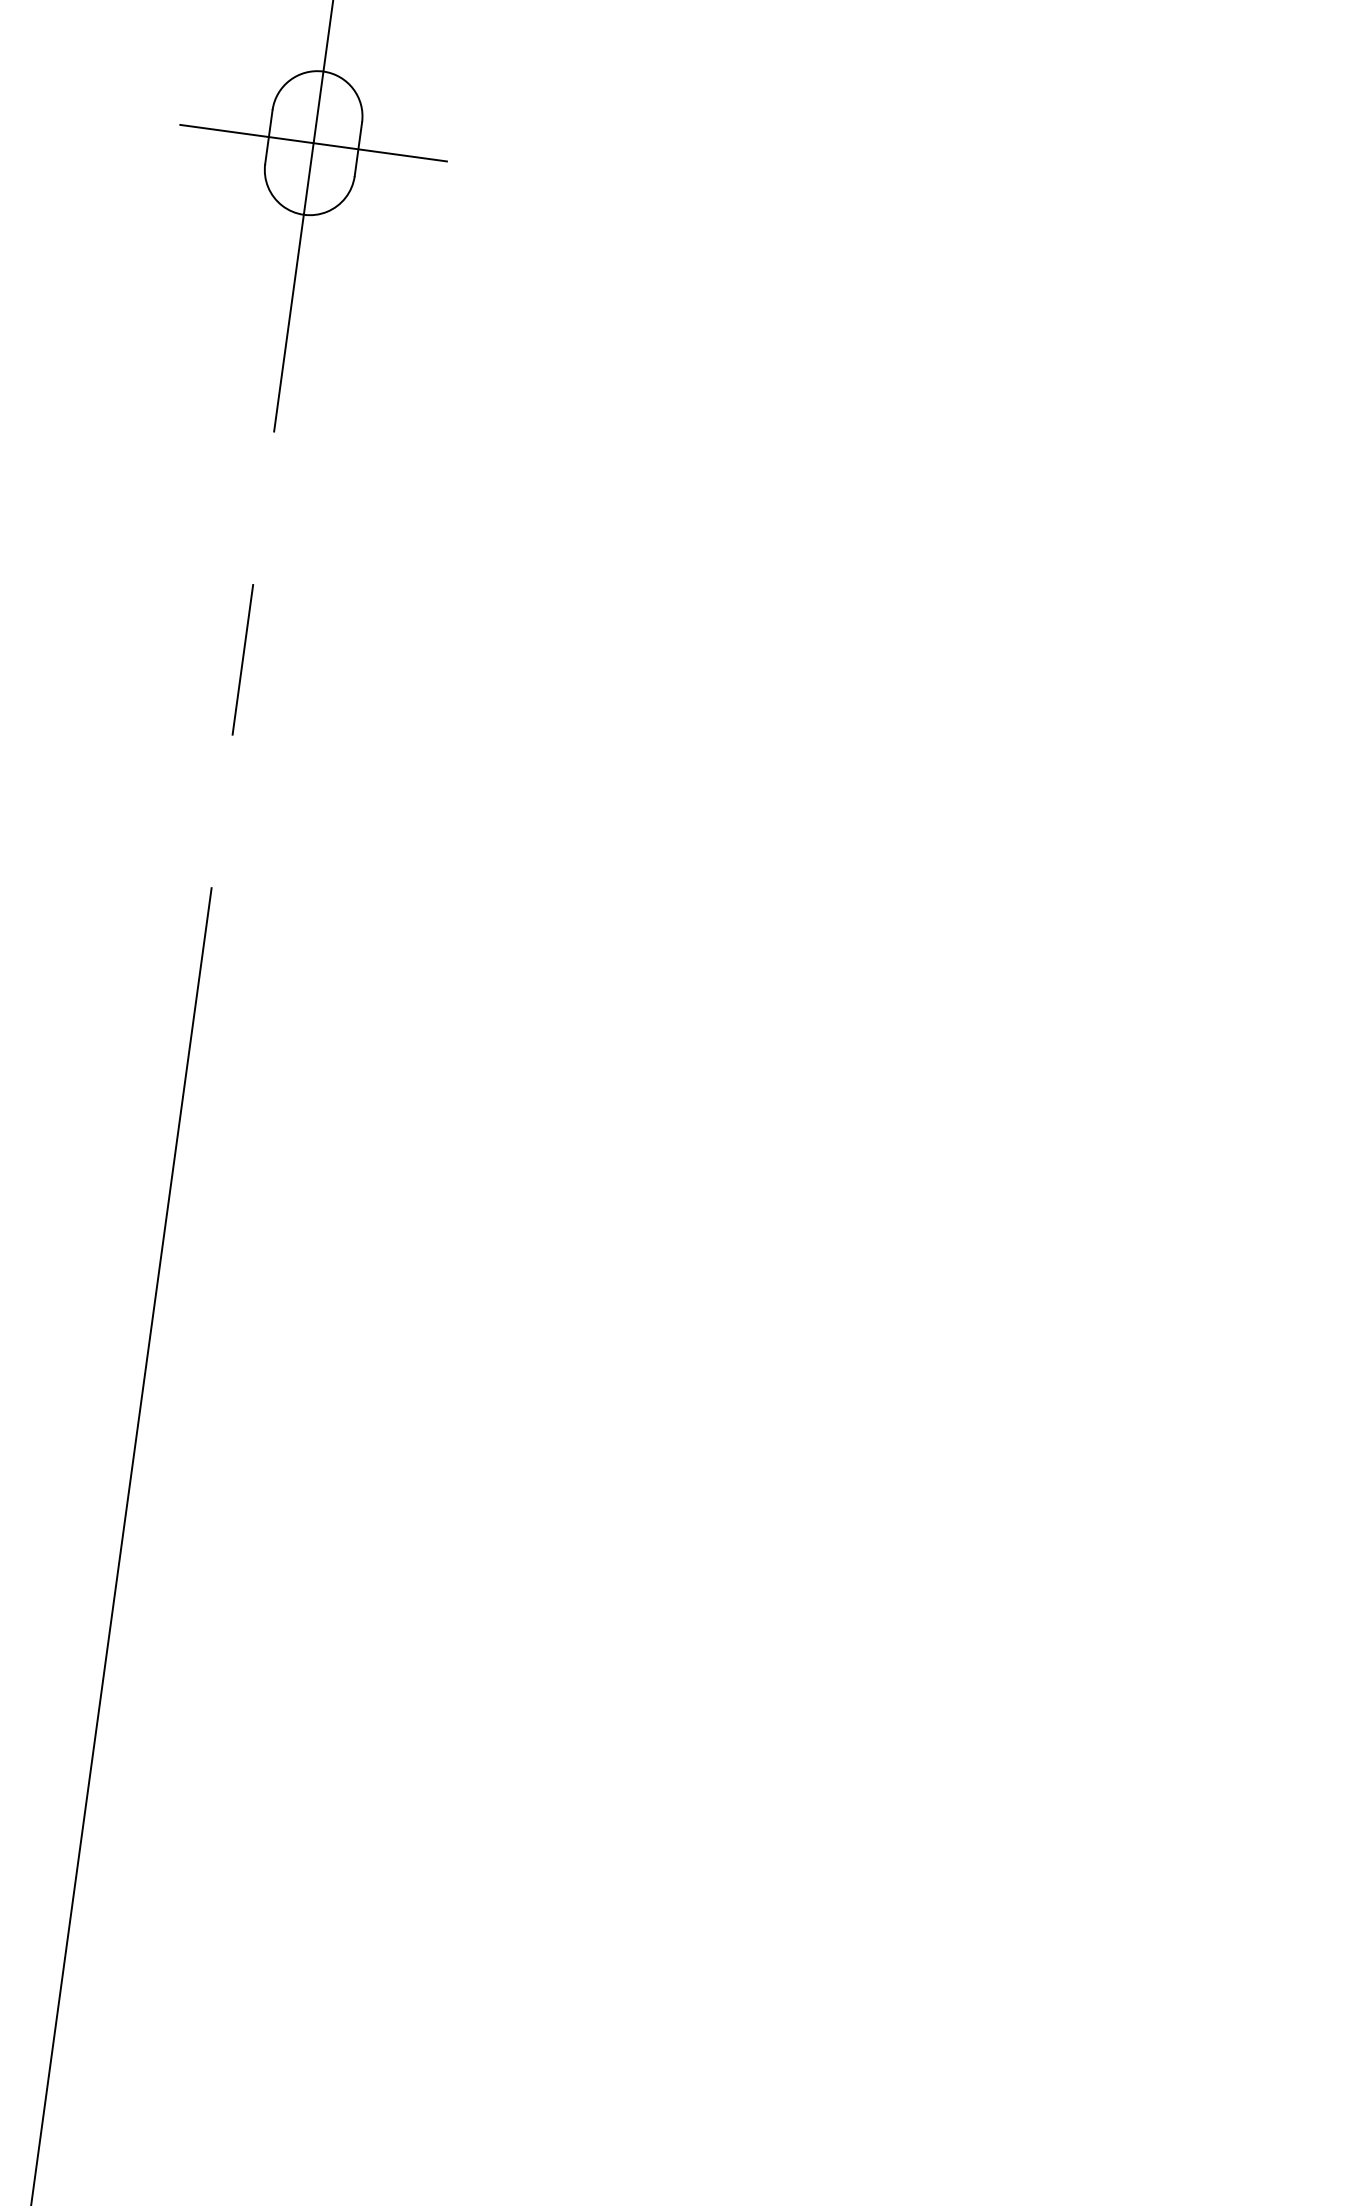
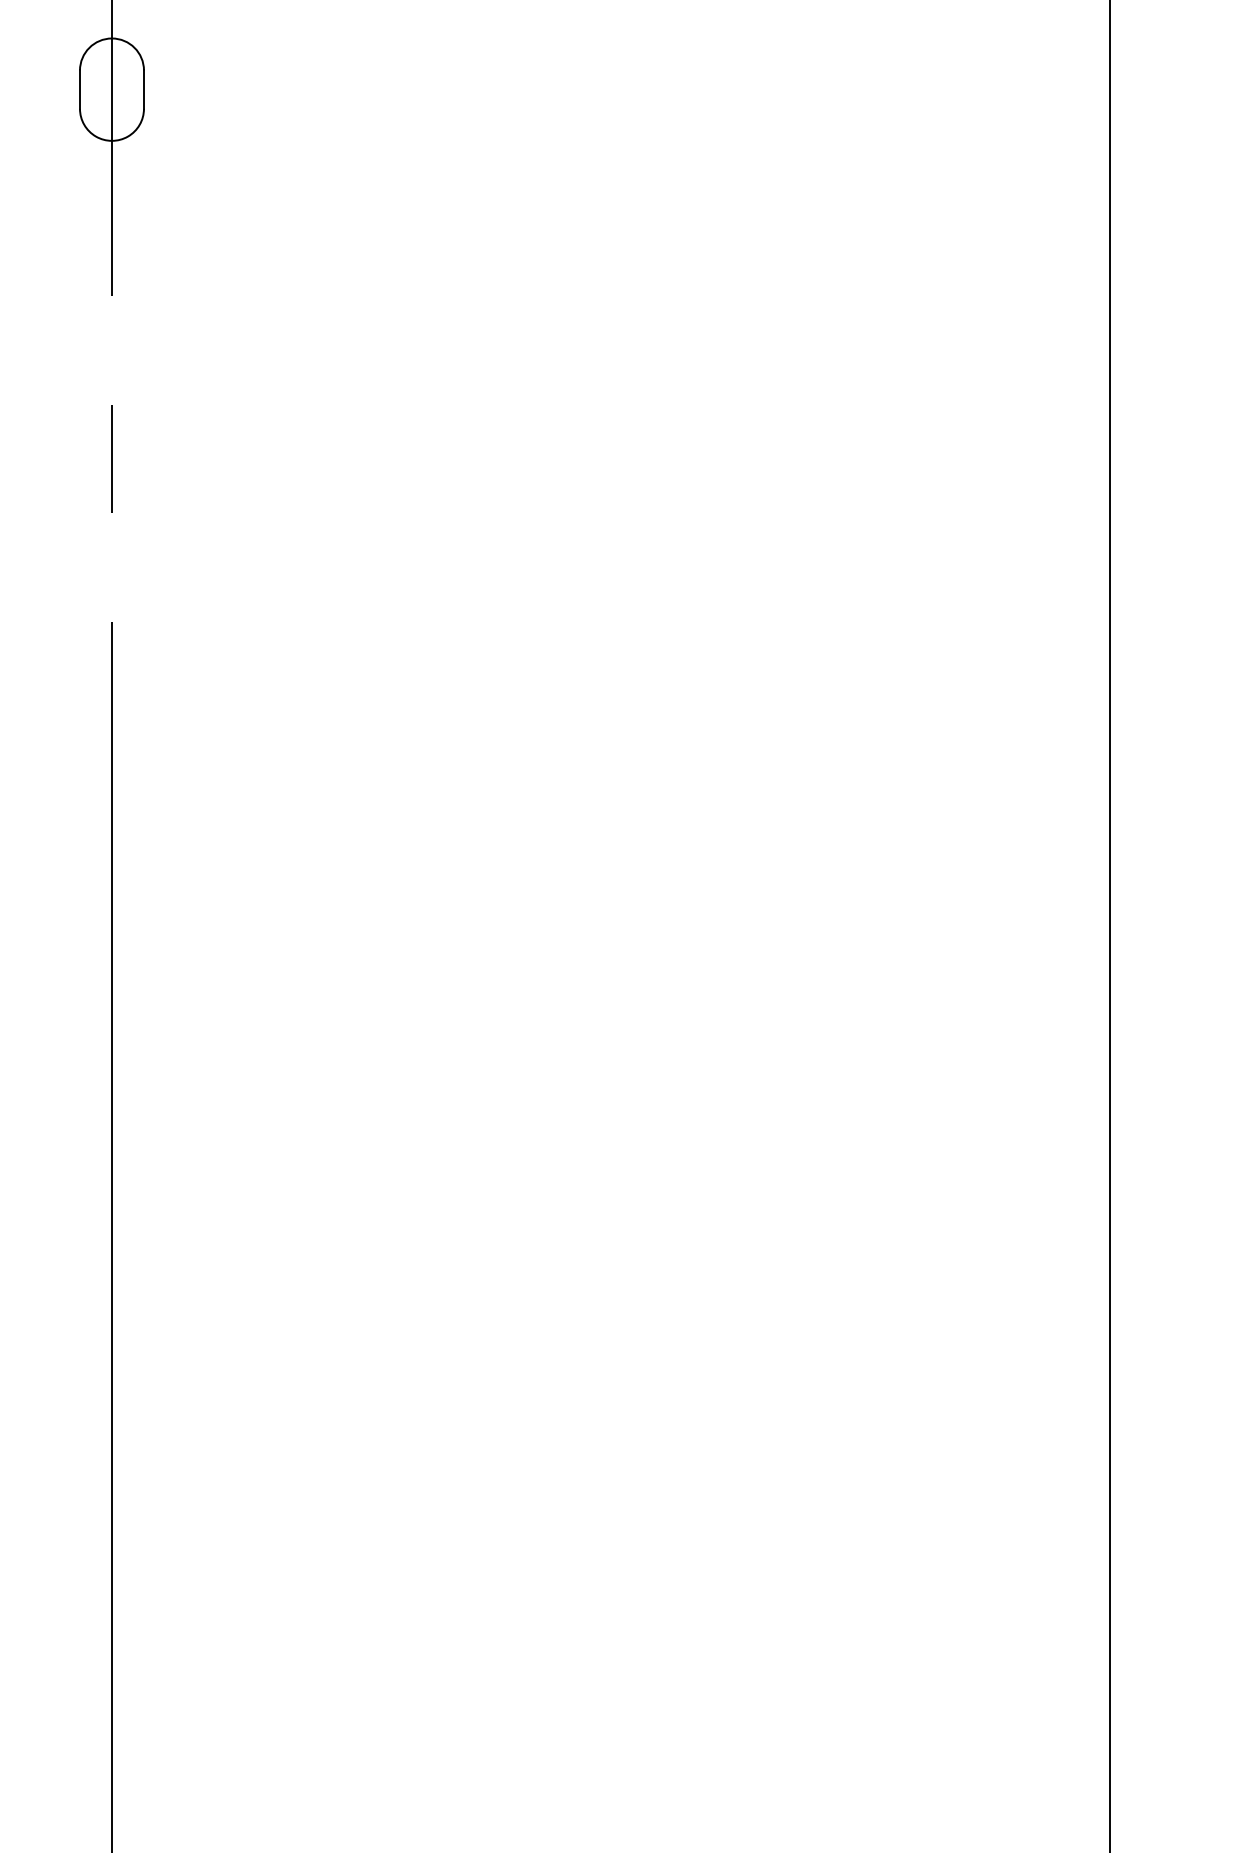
line: (312, 142) -> (111, 89), removed

